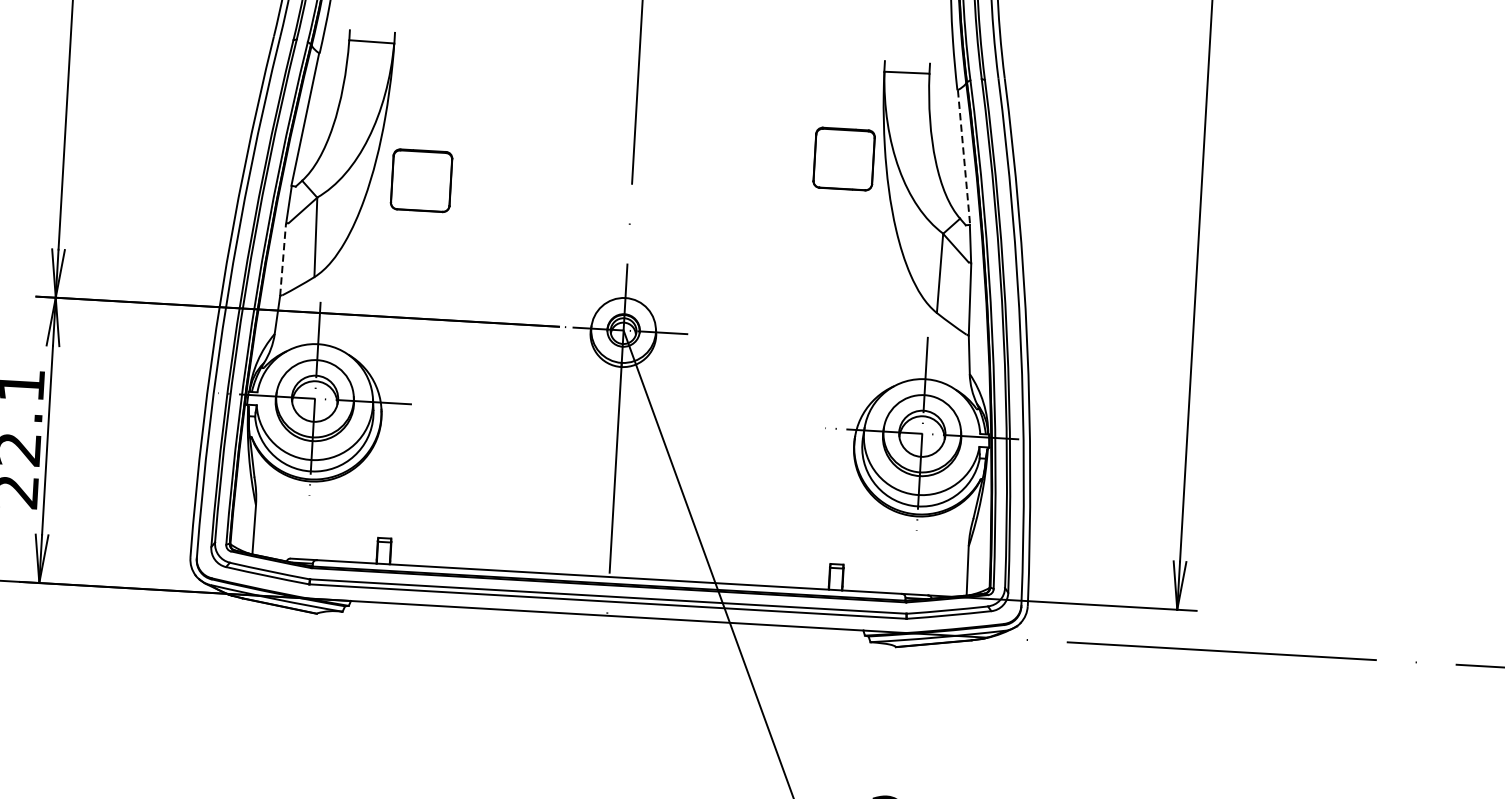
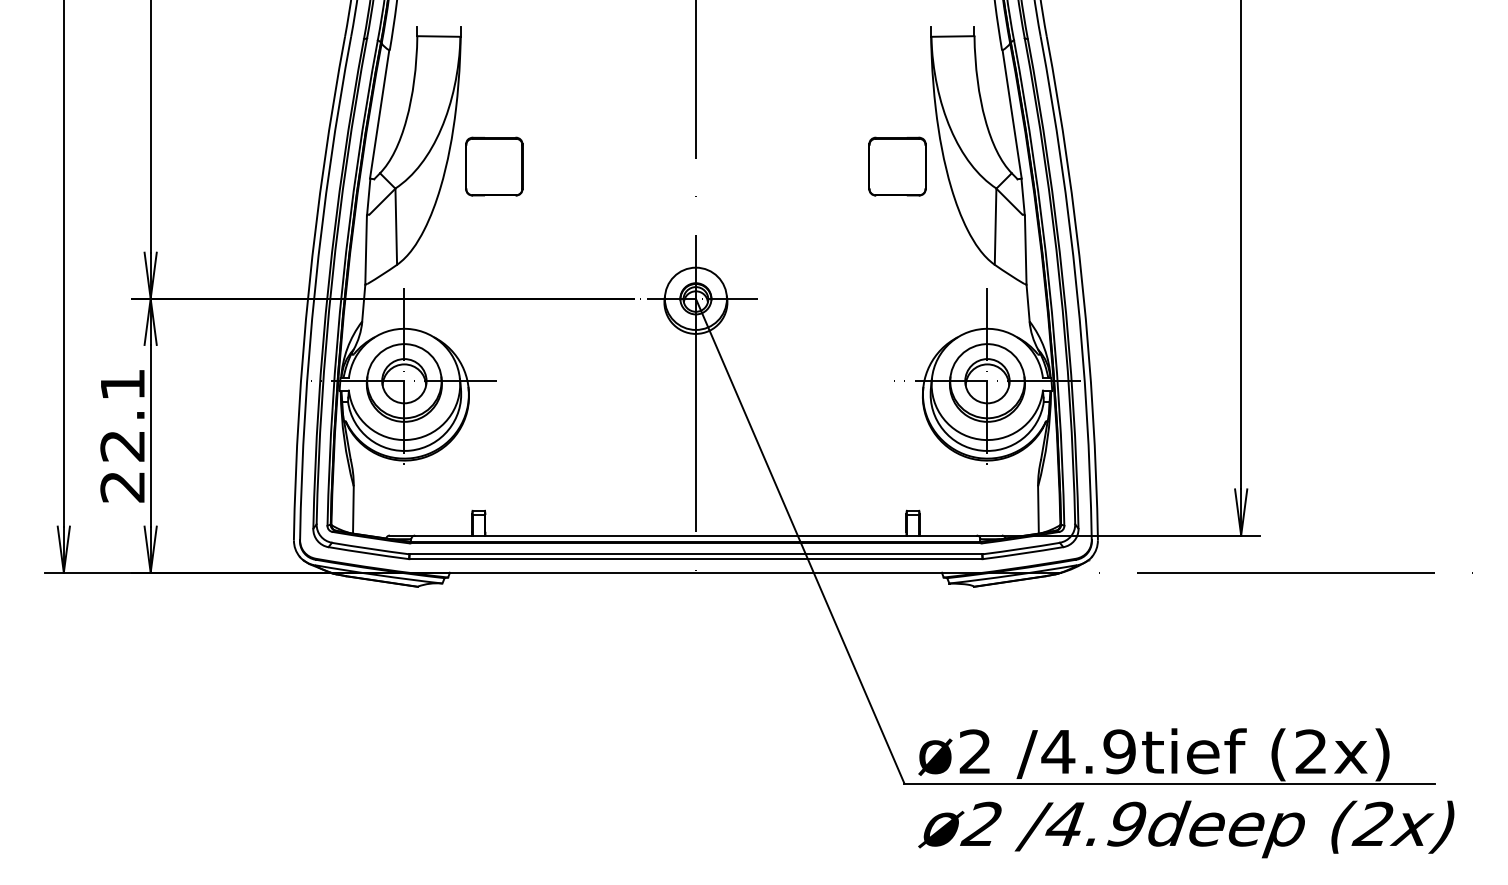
line: (964, 157) -> (1012, 114), dashed -> solid
part: (844, 158) -> (897, 166), moved
line: (283, 260) -> (366, 250), dashed -> solid

